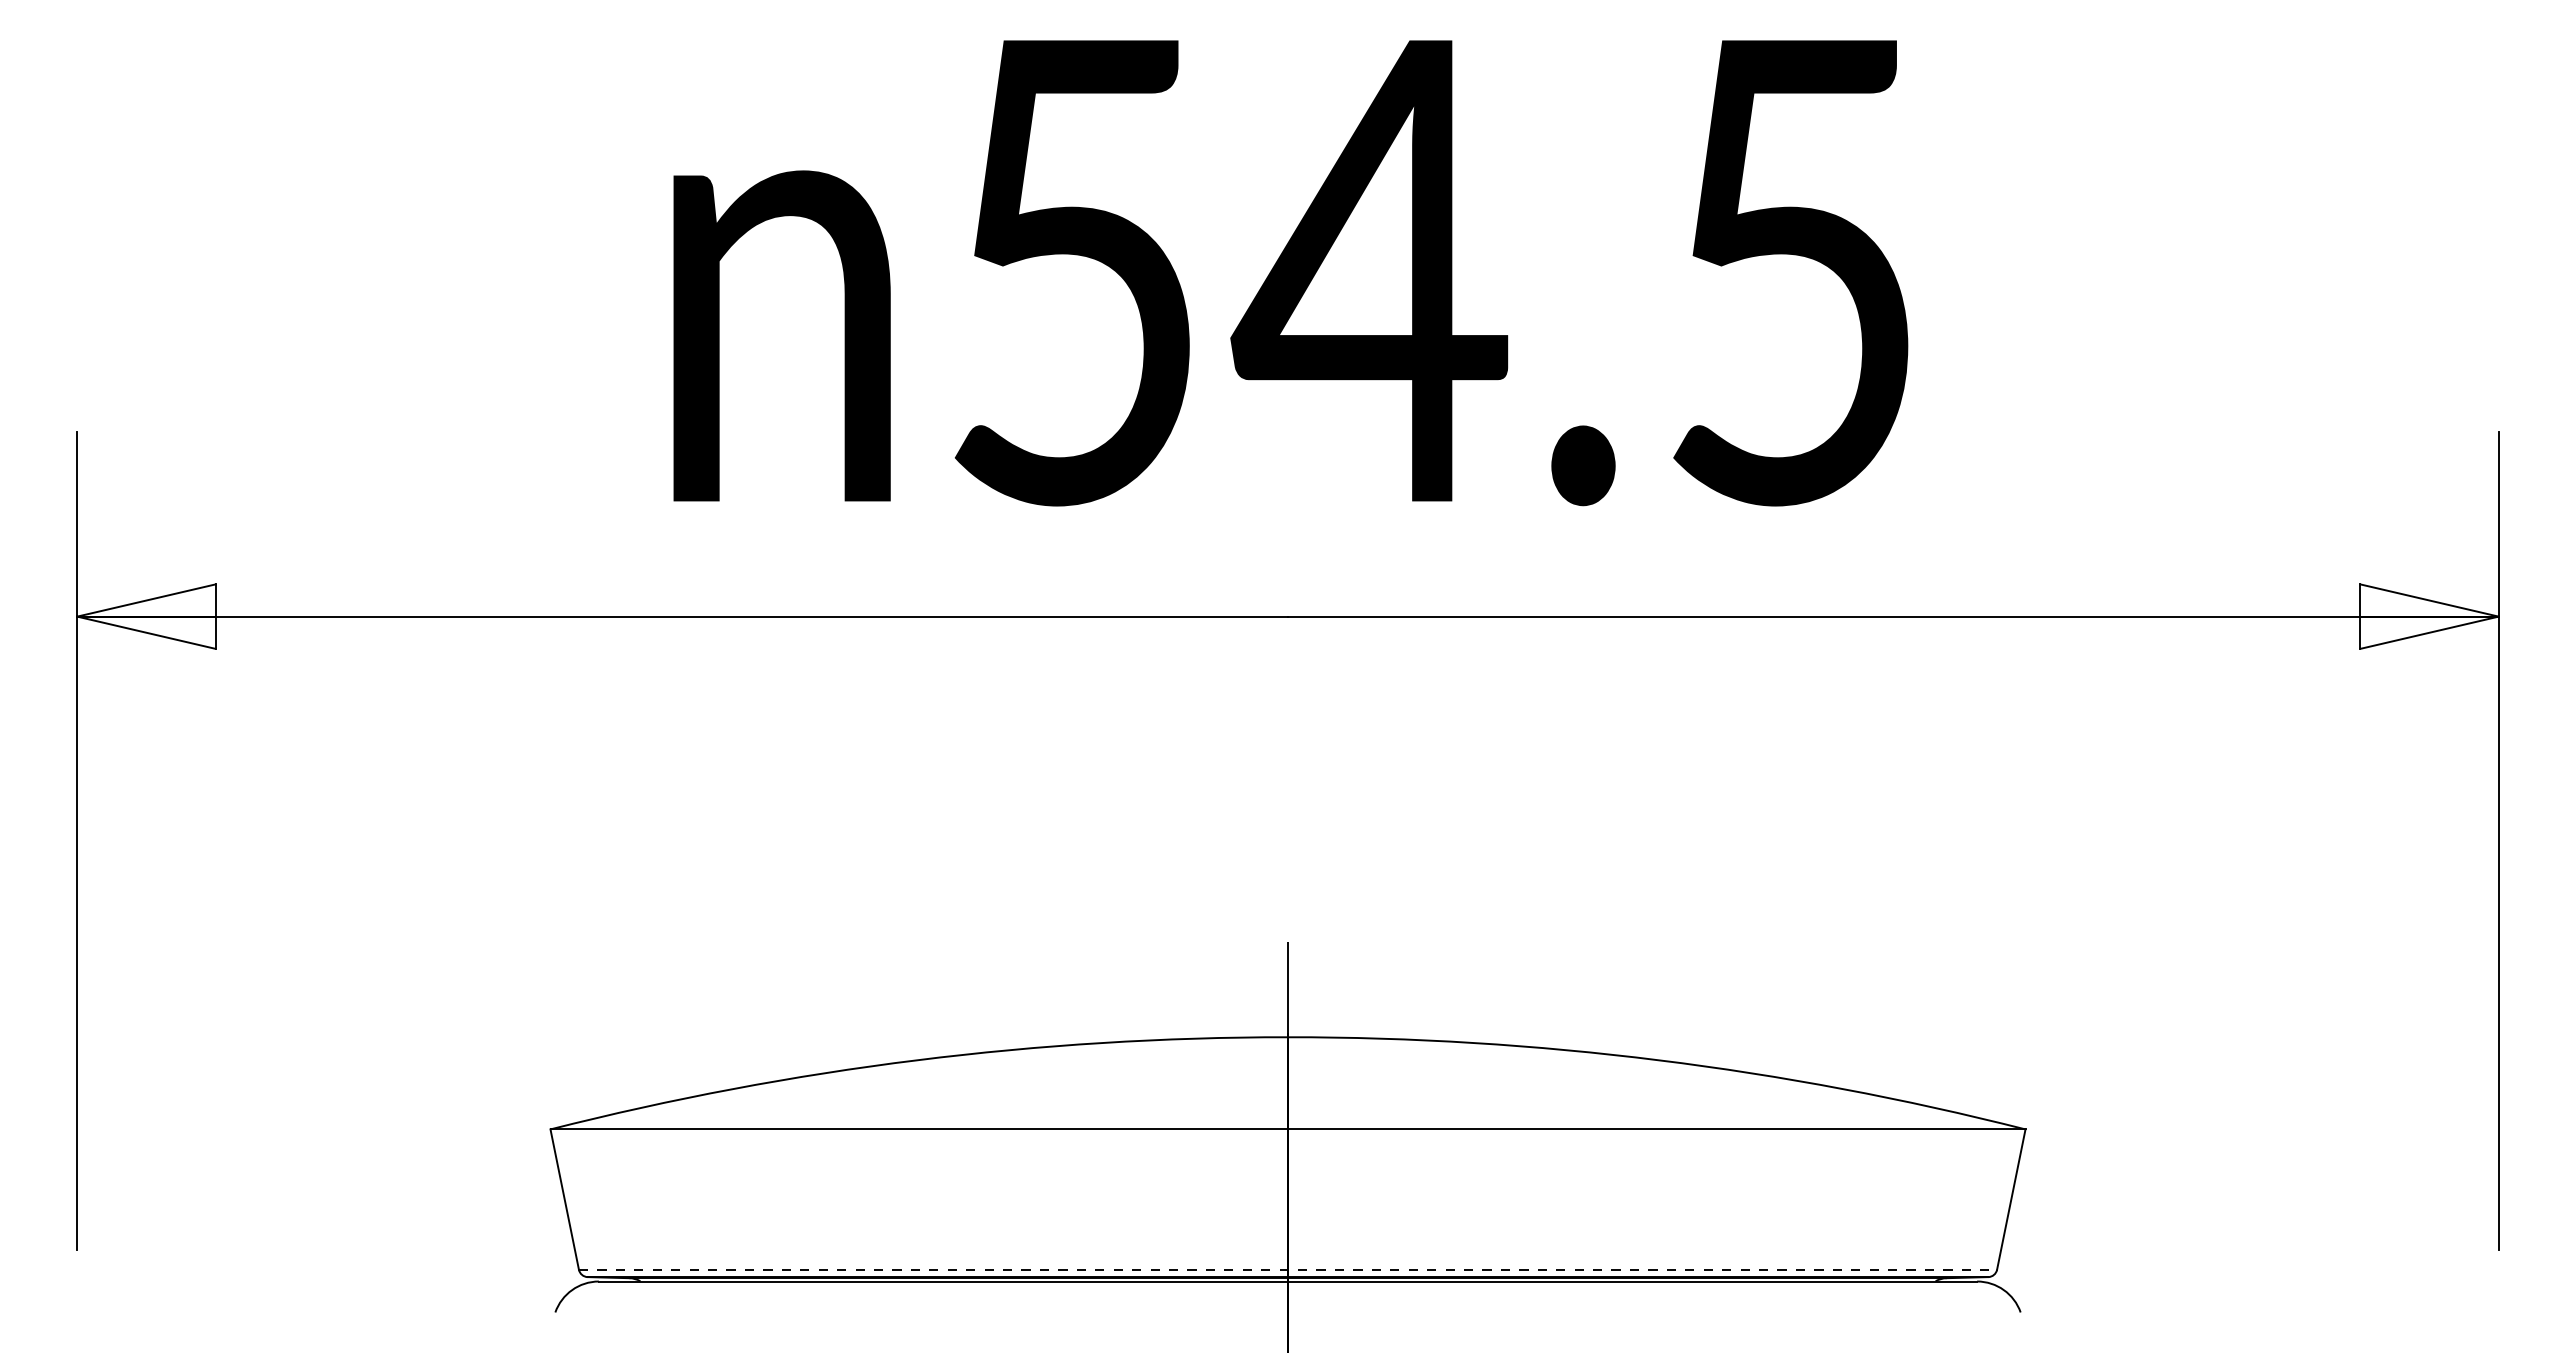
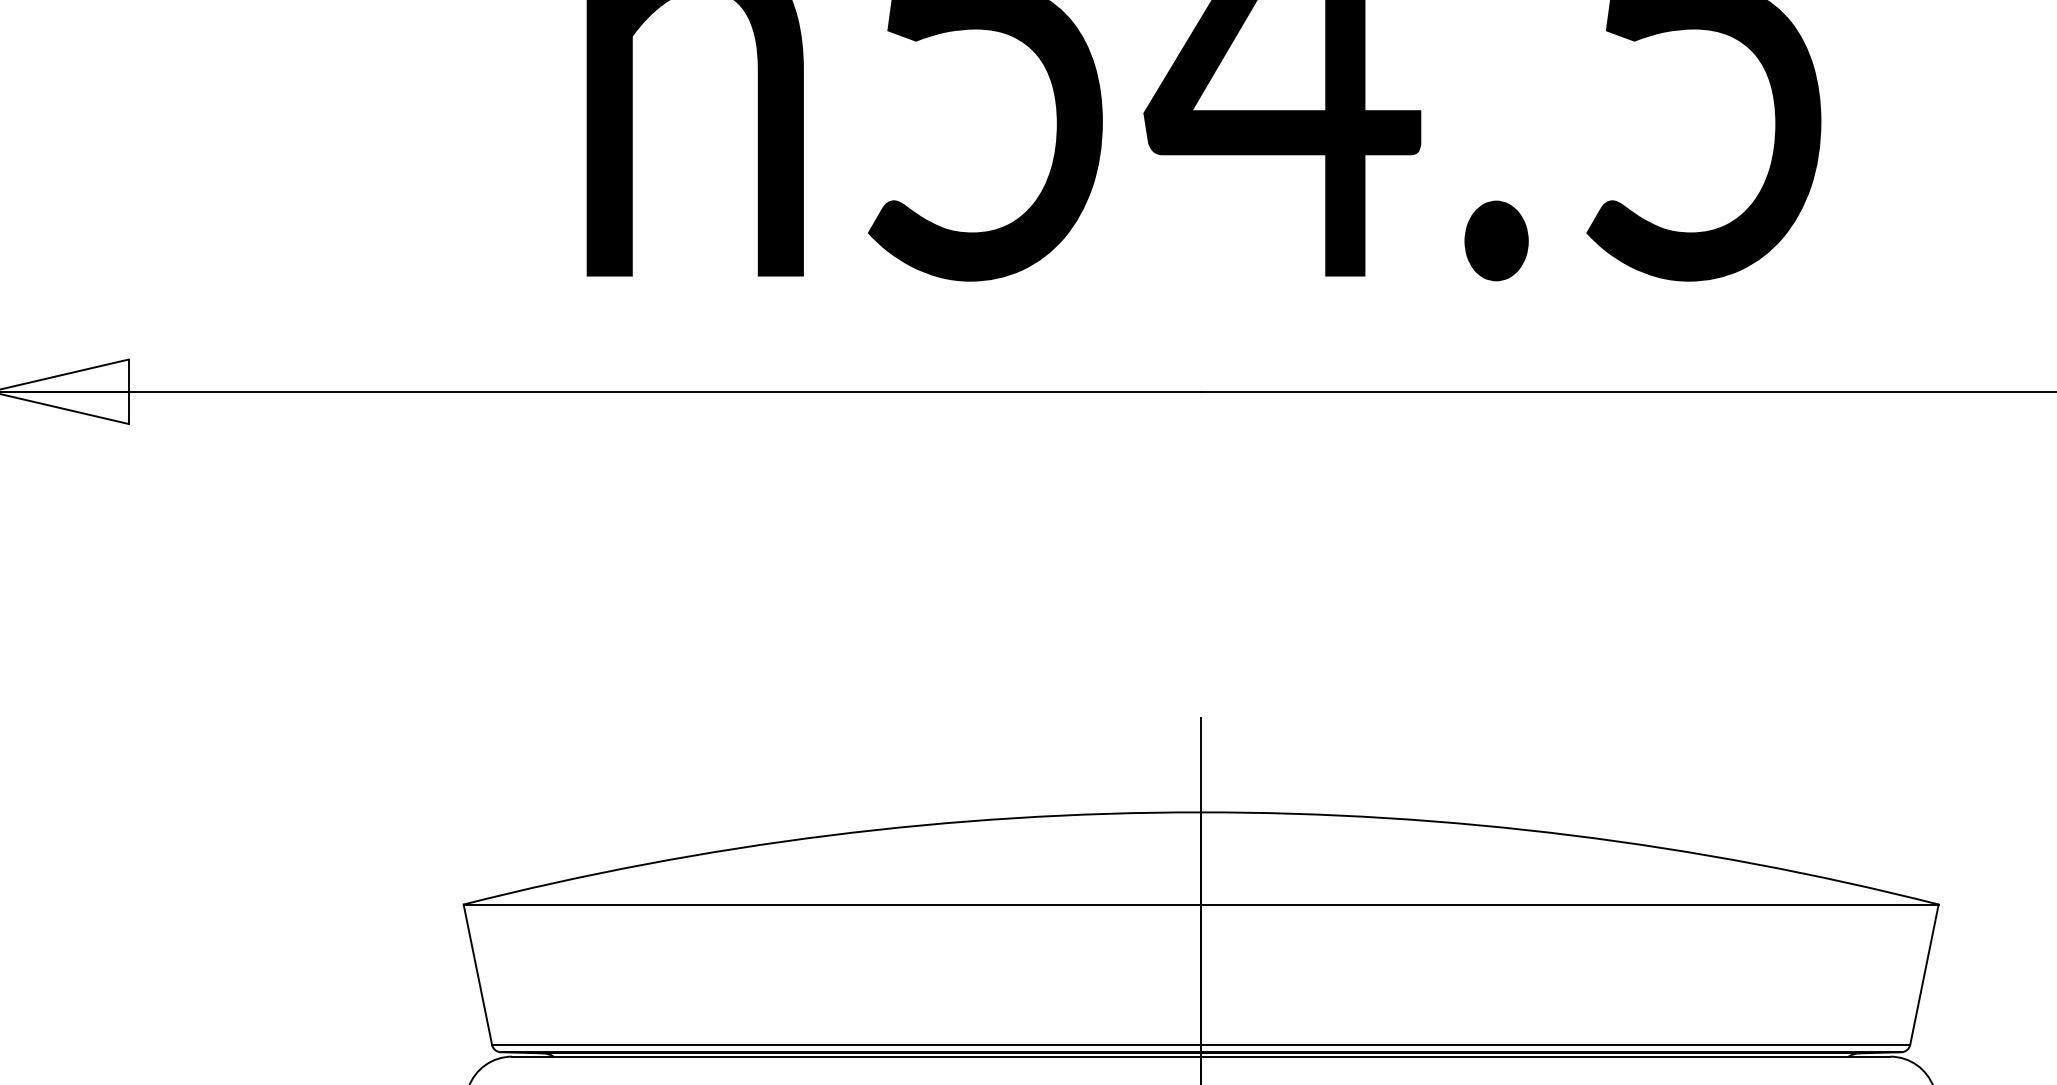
line: (1288, 1269) -> (1201, 1044), dashed -> solid

